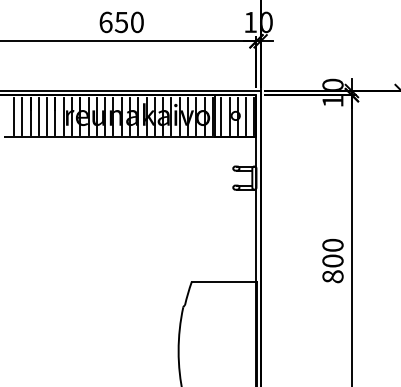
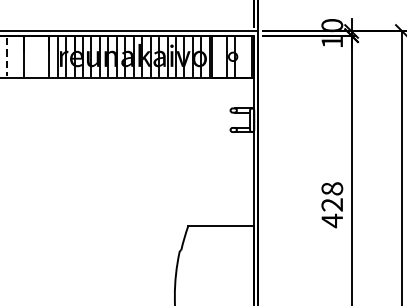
line: (13, 116) -> (6, 57), solid -> dashed
line: (22, 116) -> (15, 57), removed
line: (38, 116) -> (31, 57), removed
line: (47, 116) -> (41, 57), removed
line: (221, 116) -> (218, 57), removed
line: (246, 116) -> (244, 57), removed
text: (332, 260) -> (331, 204), 800 -> 428

